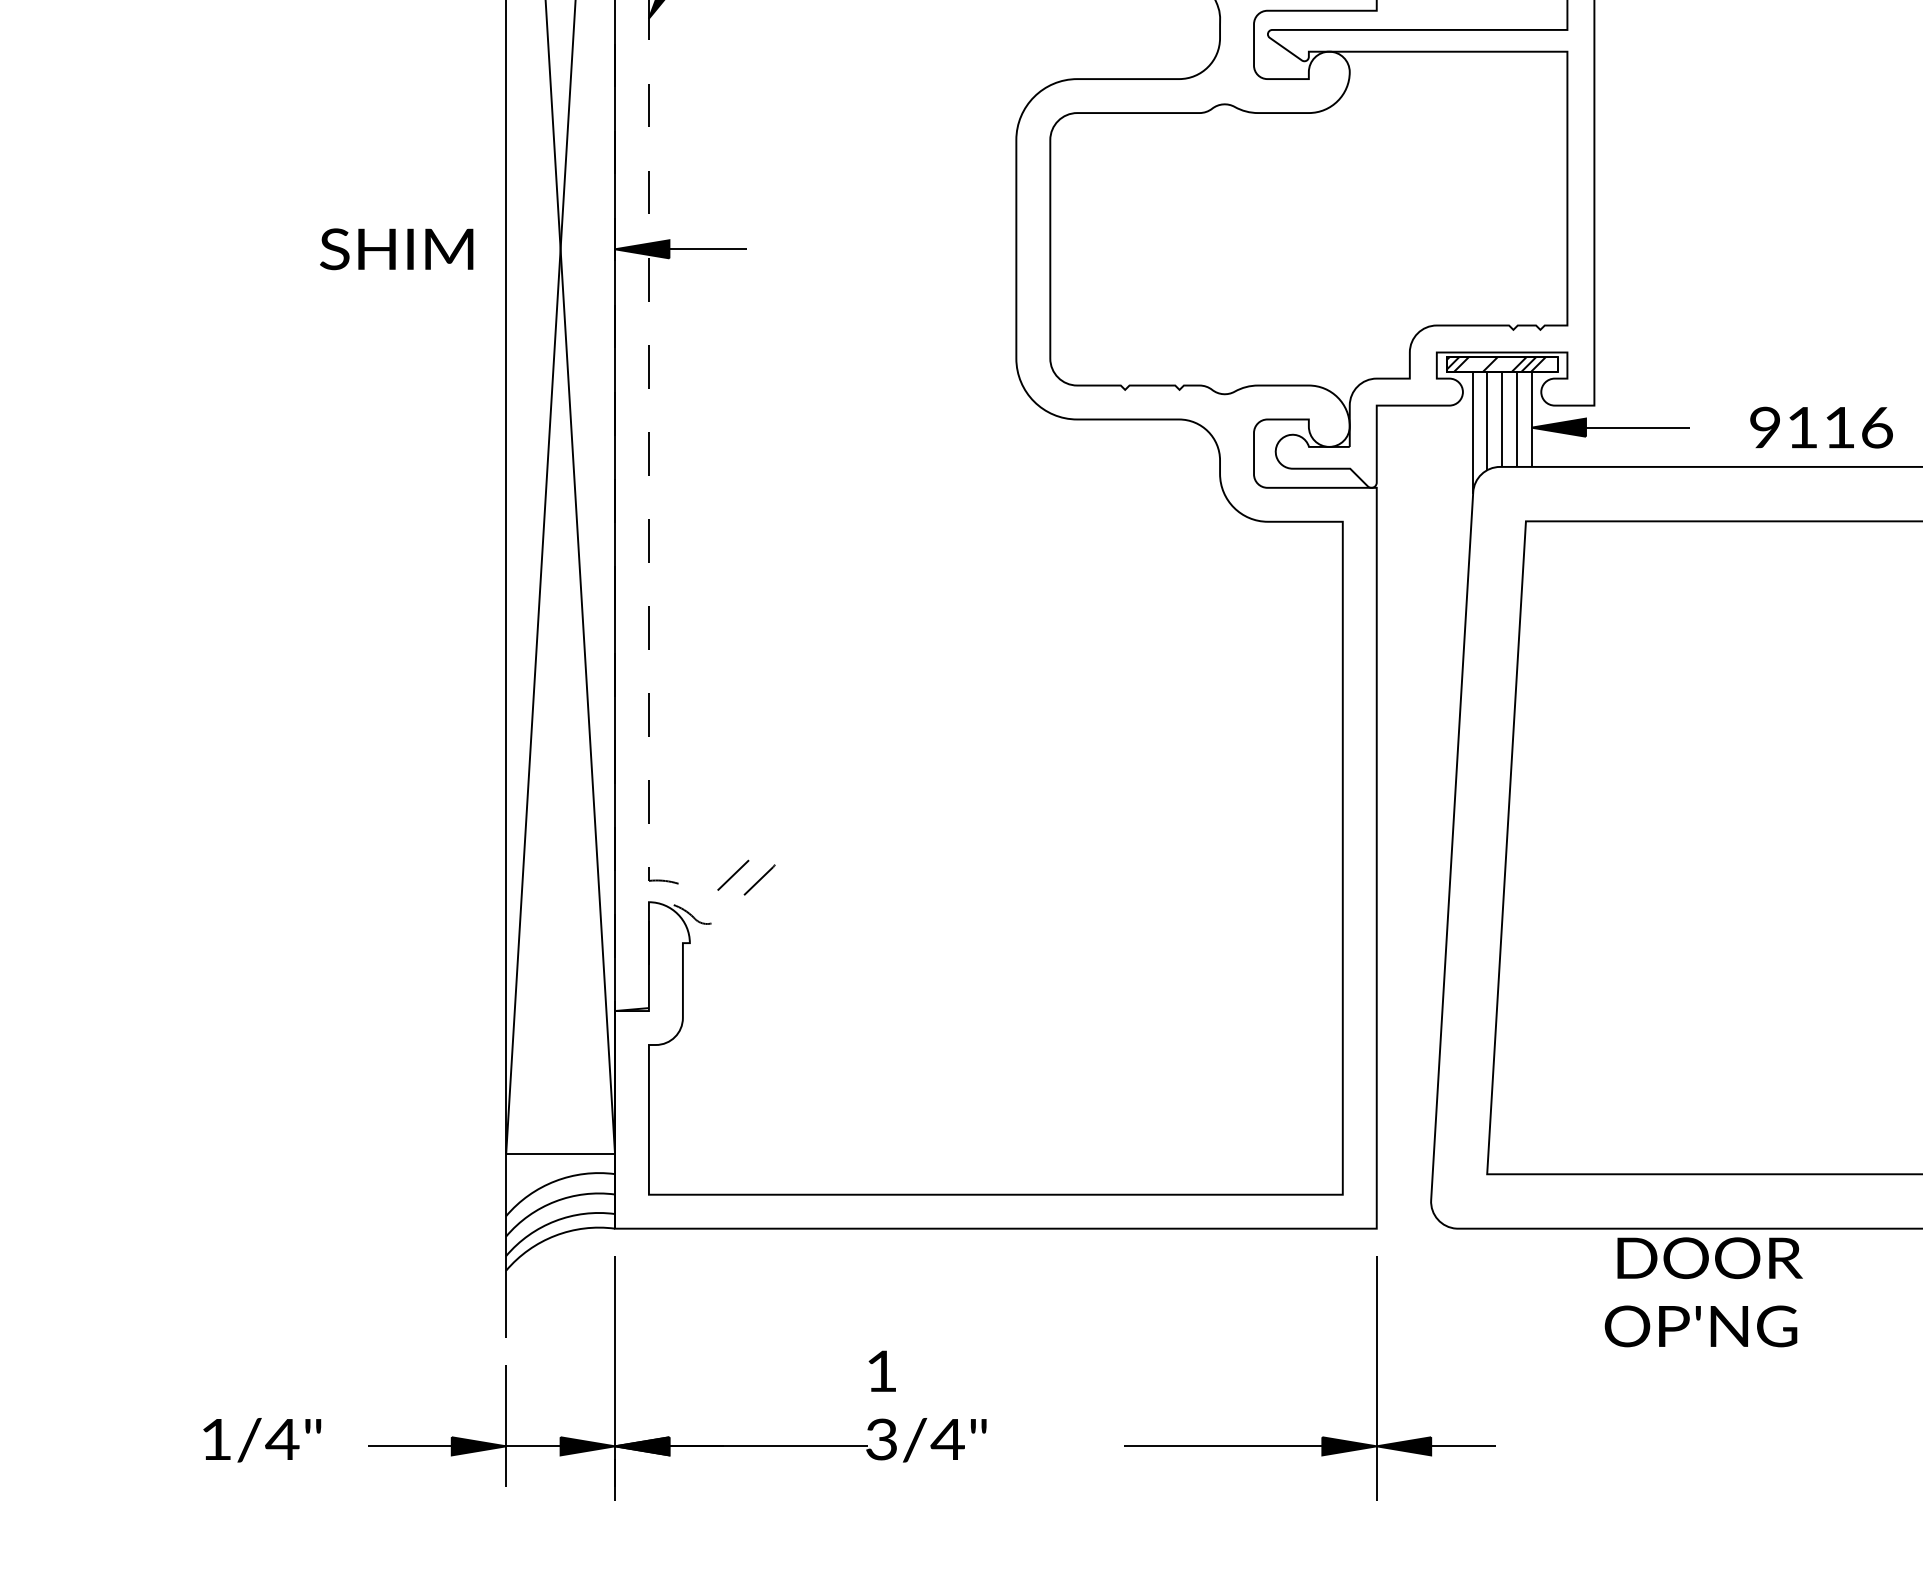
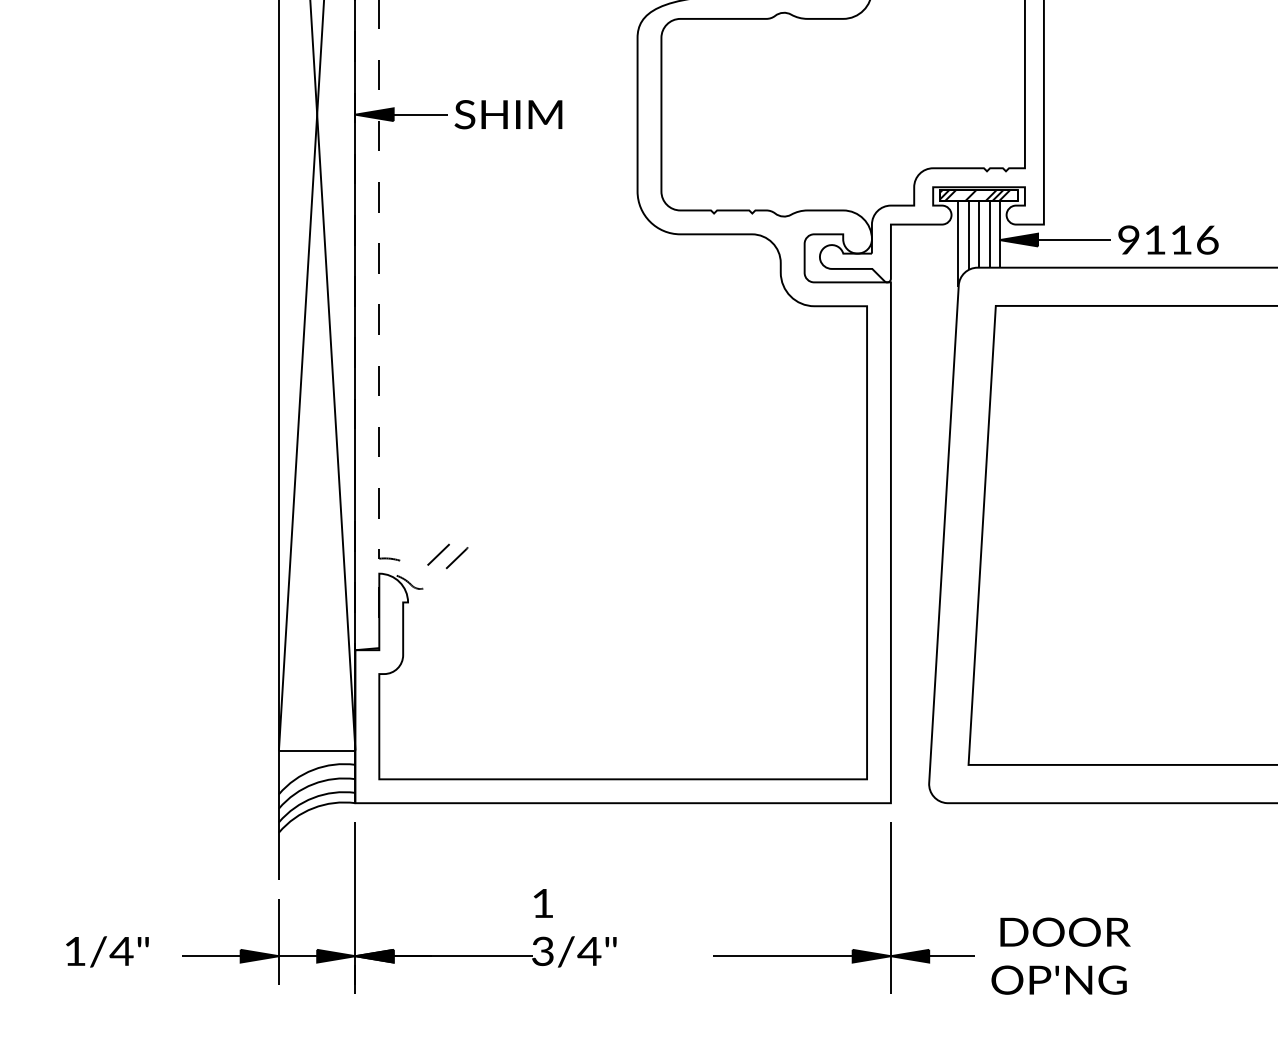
text: (396, 249) -> (508, 114), moved
text: (1821, 427) -> (1168, 239), moved
text: (1703, 1292) -> (1060, 956), moved

